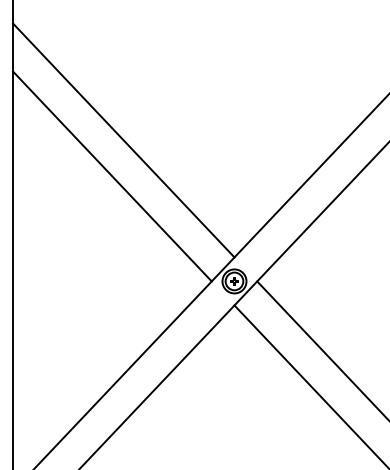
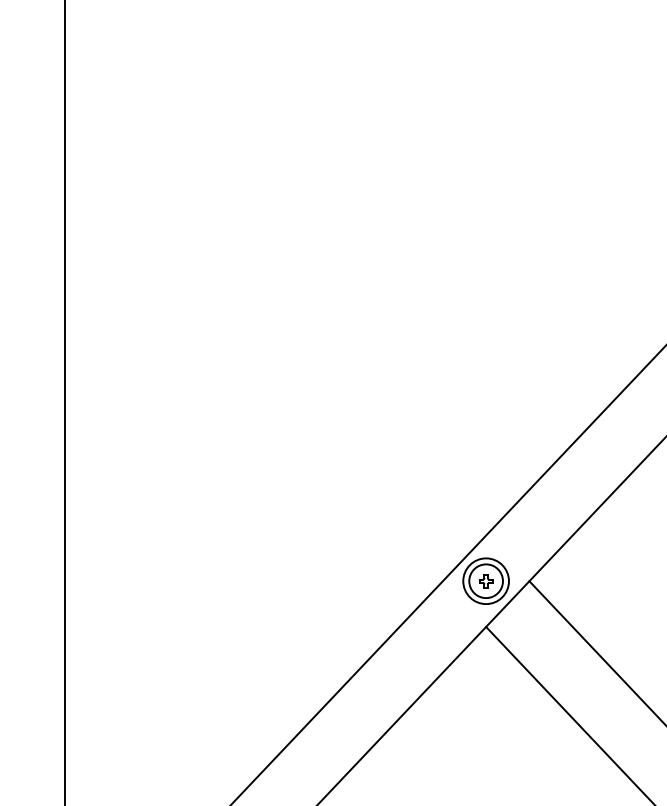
line: (123, 140) -> (274, 313), removed
line: (112, 176) -> (253, 381), removed

